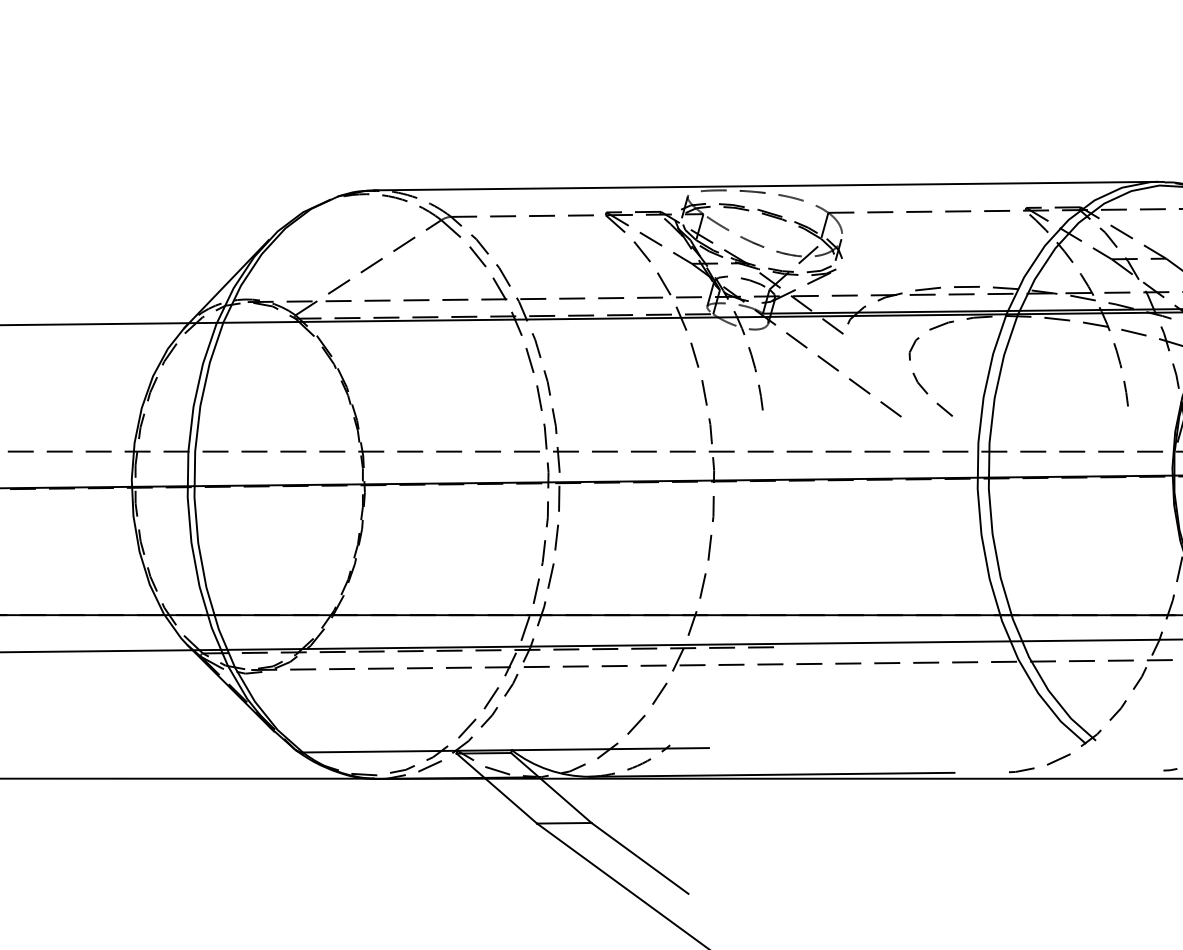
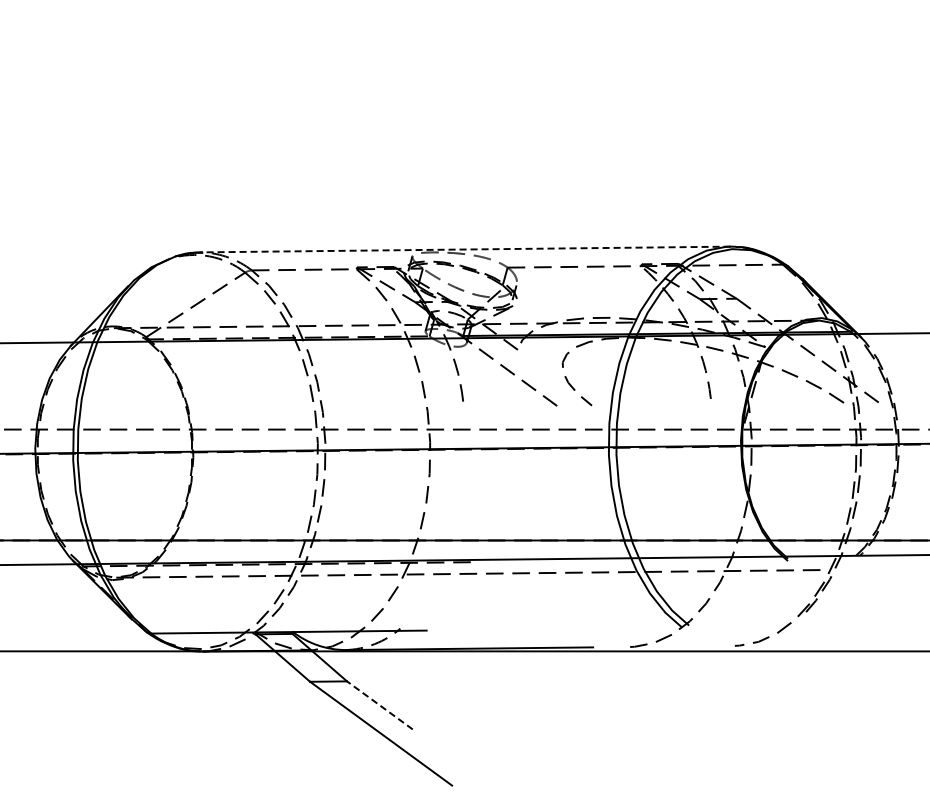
line: (766, 186) -> (465, 249), solid -> dashed
line: (639, 858) -> (379, 705), solid -> dashed

